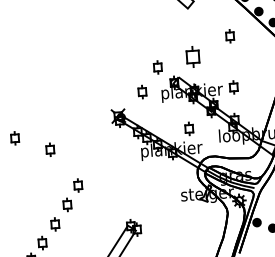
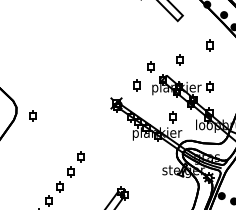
part: (193, 56) -> (179, 59), size x0.62
part: (49, 149) -> (59, 126), removed

